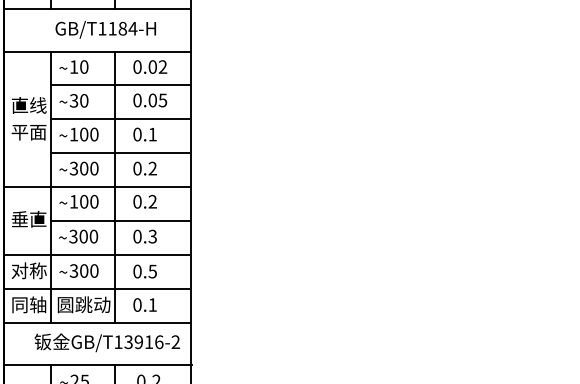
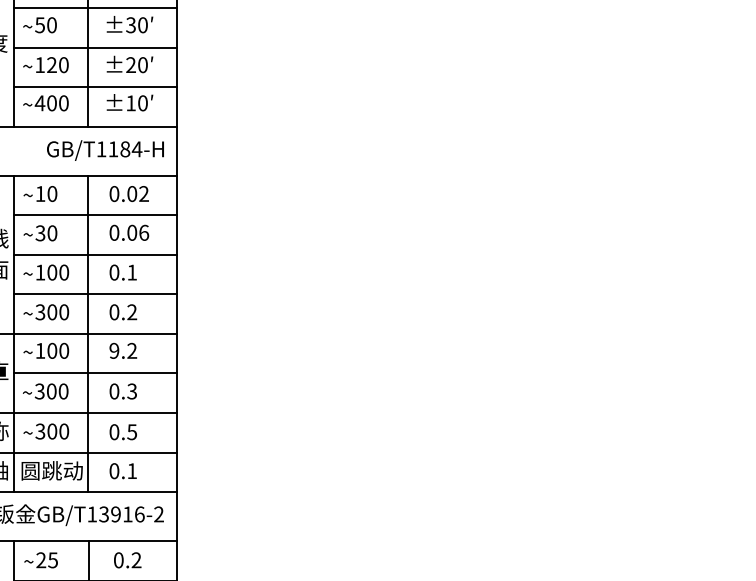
text: (105, 29) -> (105, 150), moved
text: (163, 100) -> (144, 232), 0.05 -> 0.06
text: (137, 201) -> (114, 350), 0.2 -> 9.2

